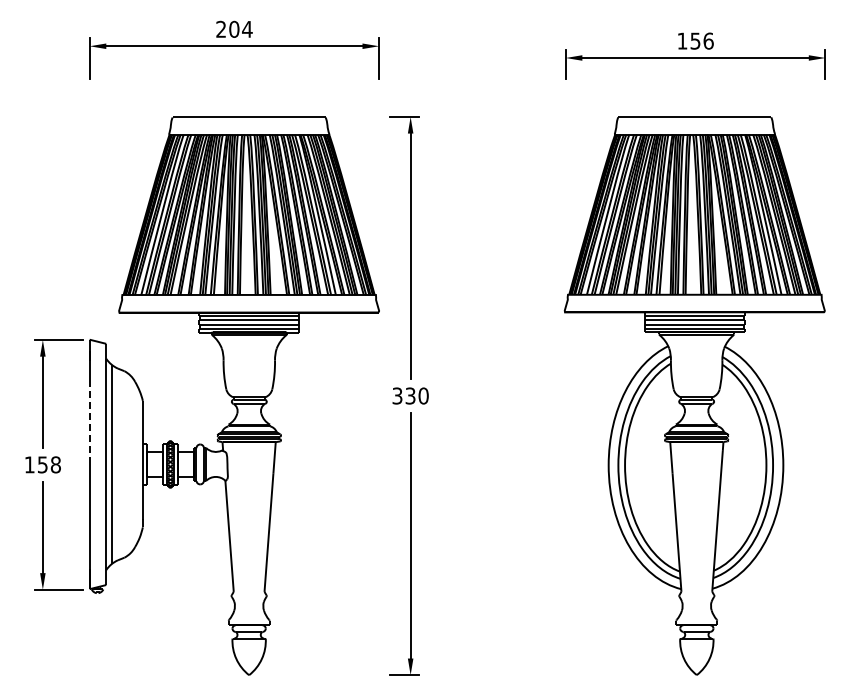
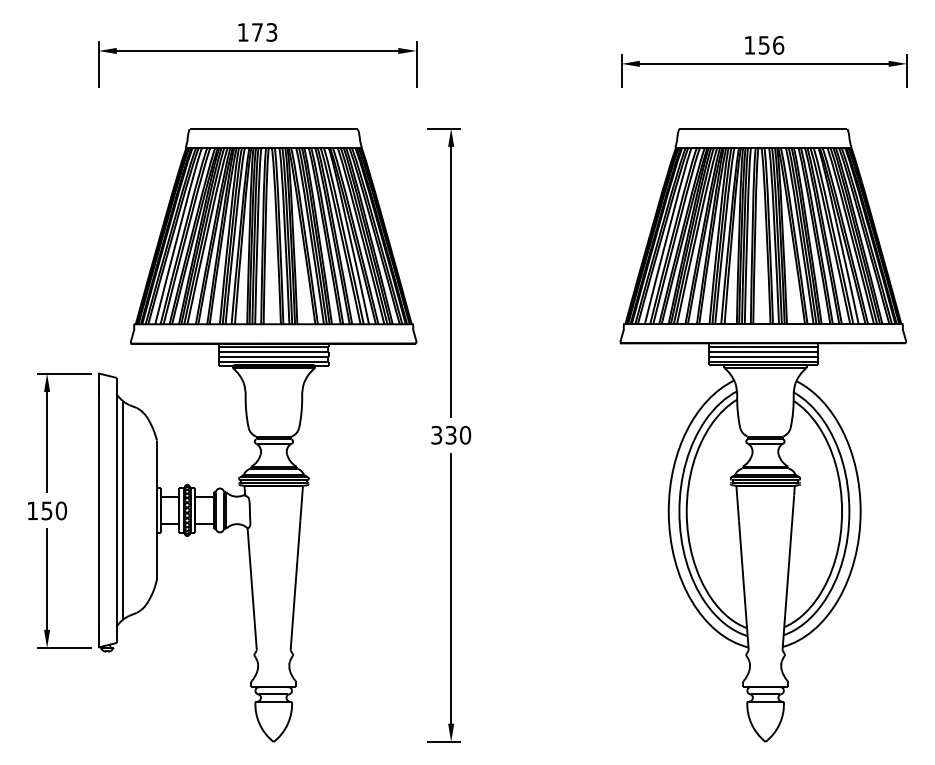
text: (234, 28) -> (257, 31), 204 -> 173
line: (89, 423) -> (98, 465), dashed -> solid
text: (55, 464) -> (60, 510), 158 -> 150

